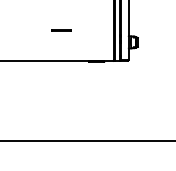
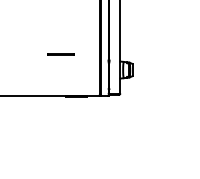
line: (61, 30) -> (61, 53), moved

